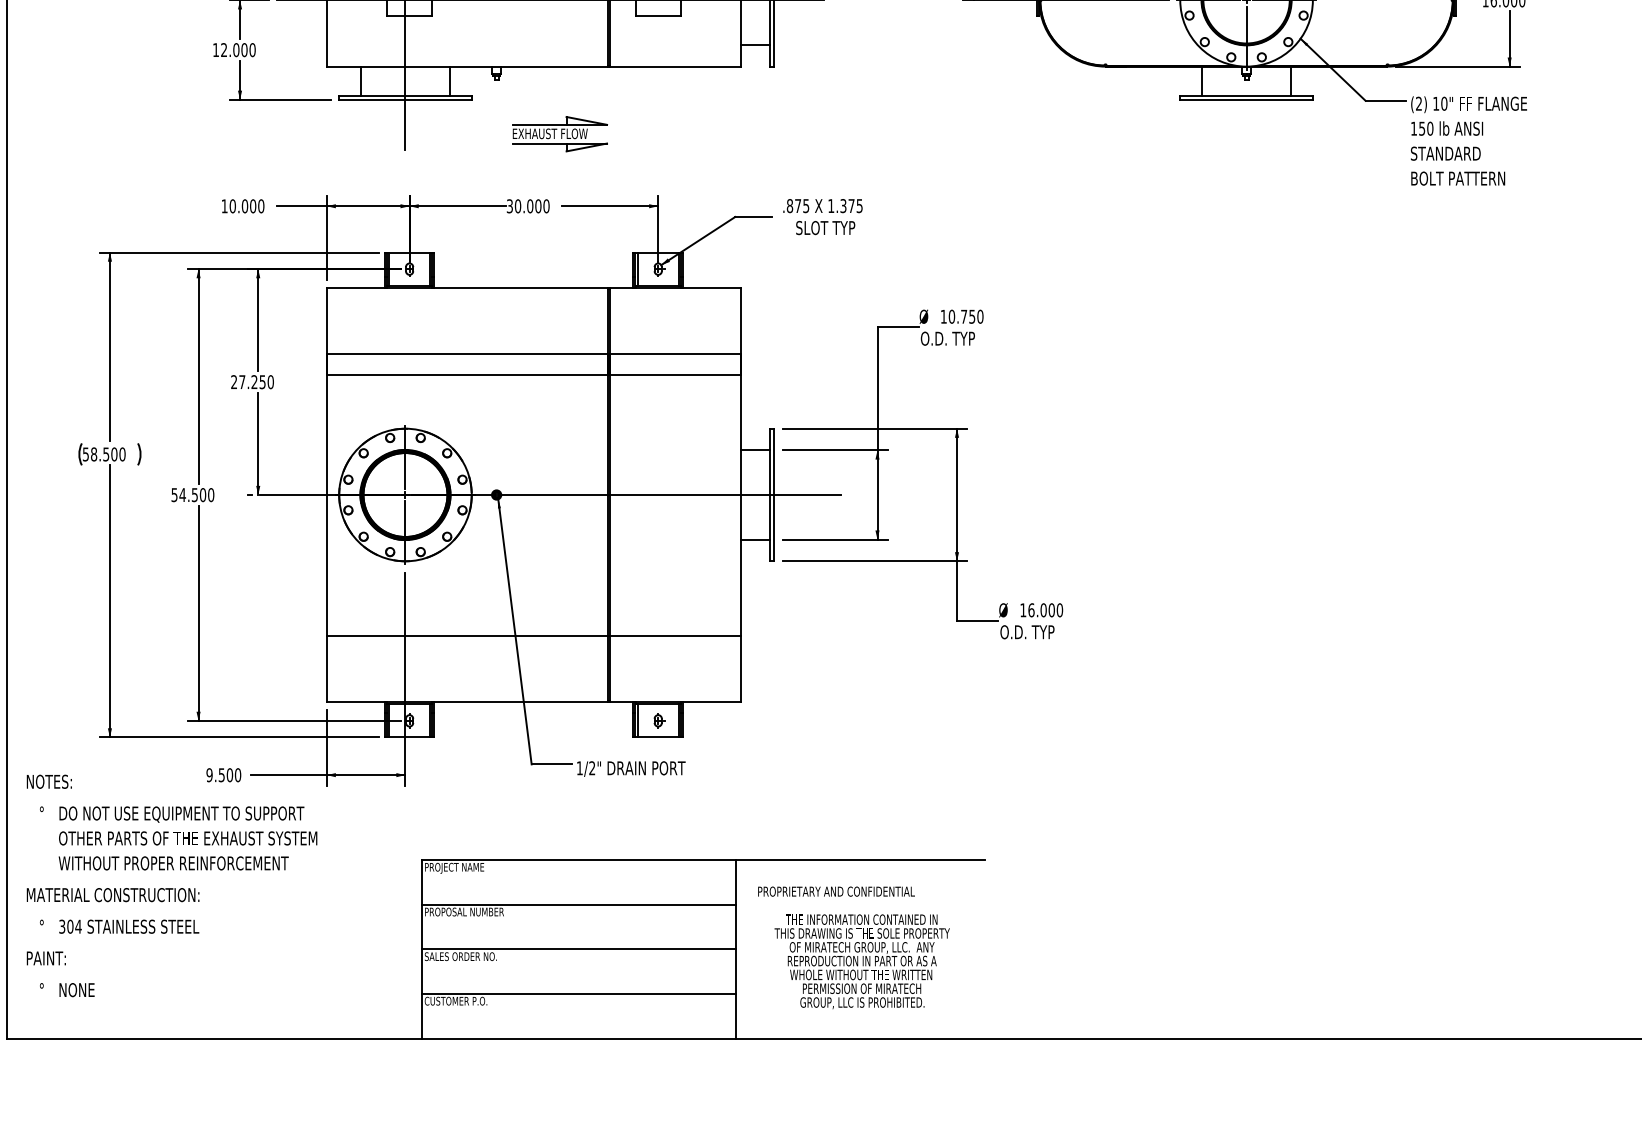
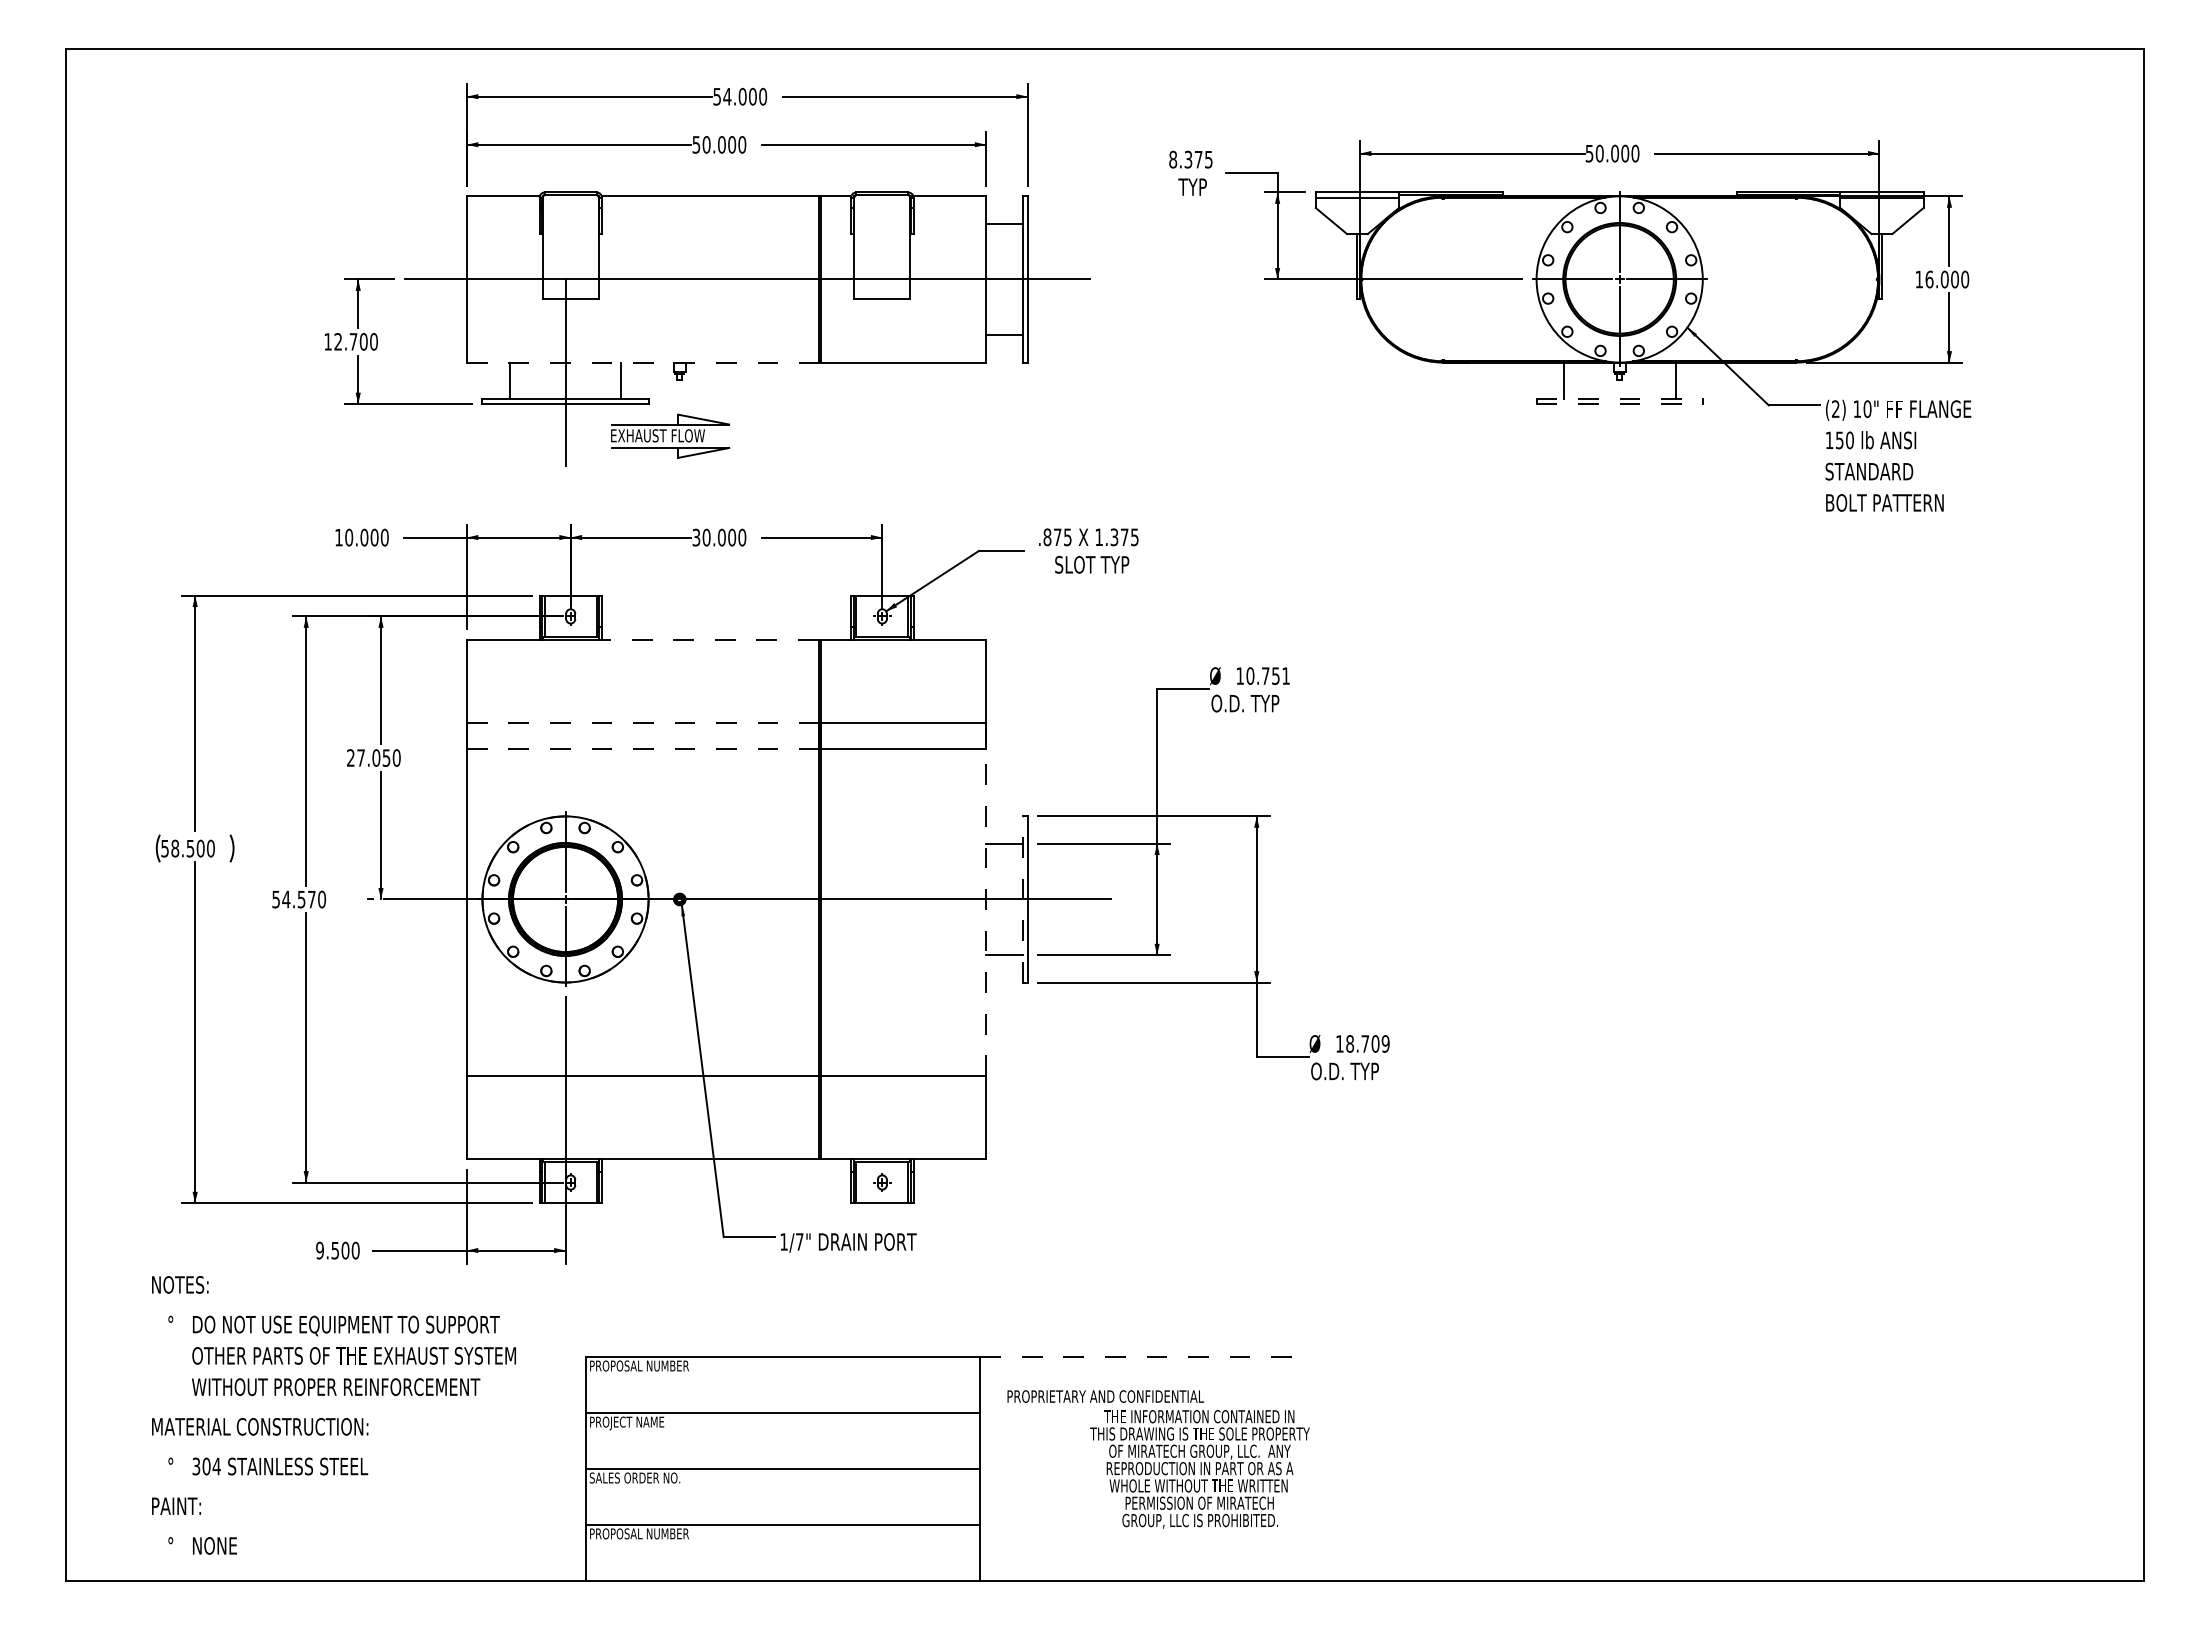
text: (236, 49) -> (353, 341), 12.000 -> 12.700
line: (466, 66) -> (642, 362), solid -> dashed
line: (1247, 95) -> (1620, 398), solid -> dashed
line: (1247, 100) -> (1620, 404), solid -> dashed
part: (560, 133) -> (670, 435), moved
line: (519, 287) -> (708, 639), solid -> dashed
text: (980, 316) -> (1286, 675), 10.750 -> 10.751
line: (466, 353) -> (642, 722), solid -> dashed
line: (466, 374) -> (642, 748), solid -> dashed
text: (254, 381) -> (376, 757), 27.250 -> 27.050
line: (770, 494) -> (1022, 898), solid -> dashed
text: (202, 495) -> (311, 899), 54.500 -> 54.570
line: (741, 495) -> (986, 899), solid -> dashed
text: (1045, 609) -> (1367, 1043), 16.000 -> 18.709
text: (592, 767) -> (799, 1241), 1/2" -> 1/7"
line: (861, 859) -> (1136, 1356), solid -> dashed
text: (471, 868) -> (648, 1367), PROJECT NAME -> PROPOSAL NUMBER
text: (171, 886) -> (333, 1415), moved
text: (471, 913) -> (648, 1423), PROPOSAL NUMBER -> PROJECT NAME
text: (861, 961) -> (1199, 1469), moved
text: (463, 1000) -> (638, 1533), CUSTOMER P.O. -> PROPOSAL NUMBER

